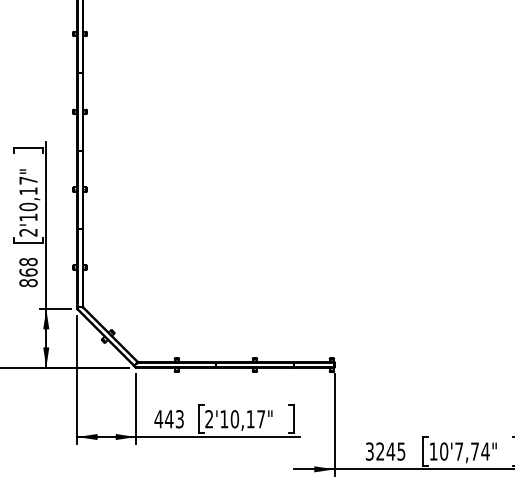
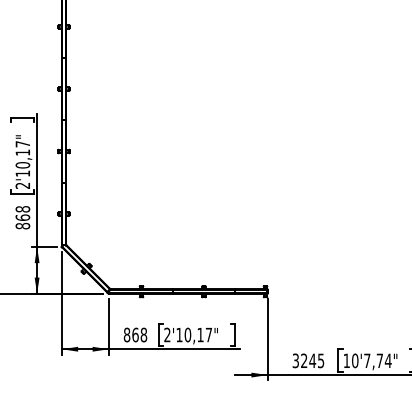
text: (168, 419) -> (134, 335), 443 -> 868

